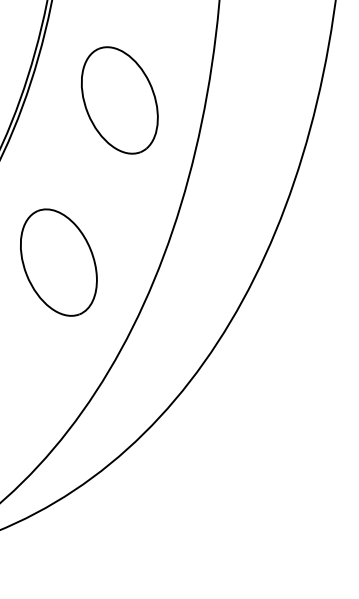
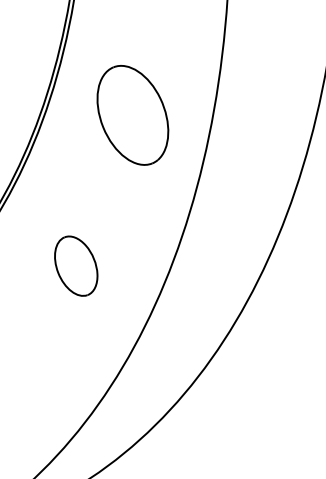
part: (58, 262) -> (75, 266), size x0.6

